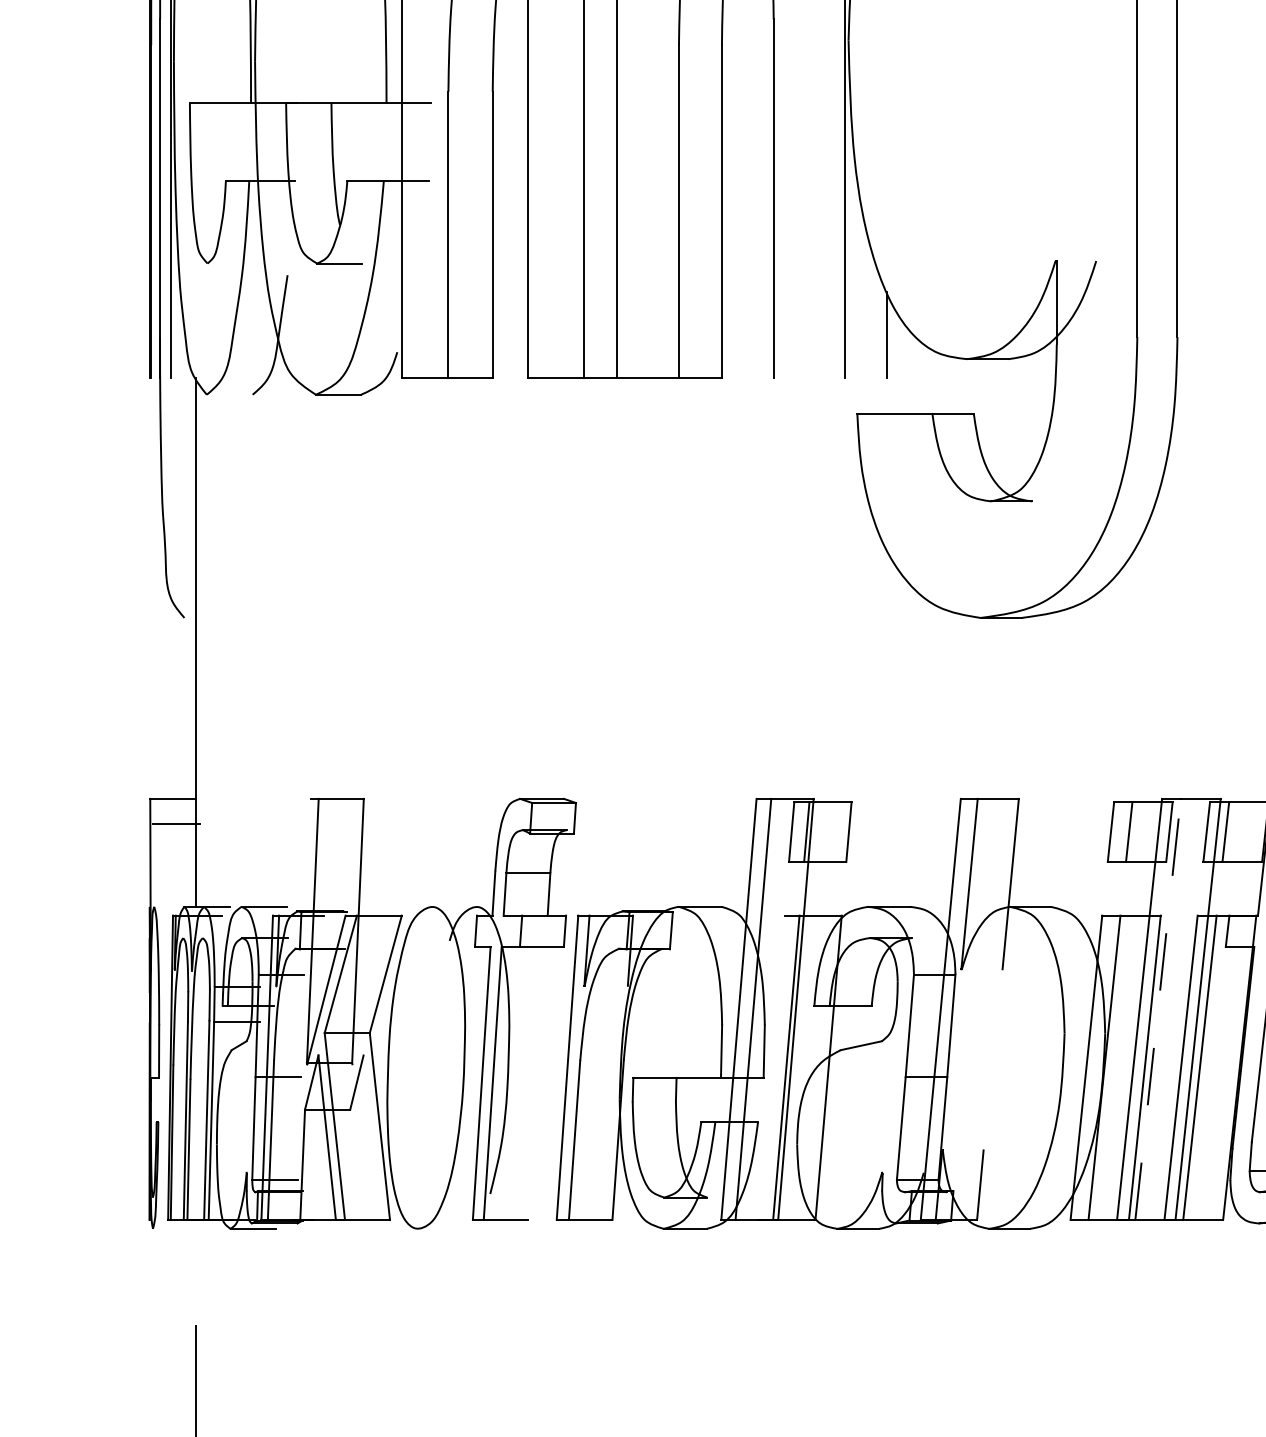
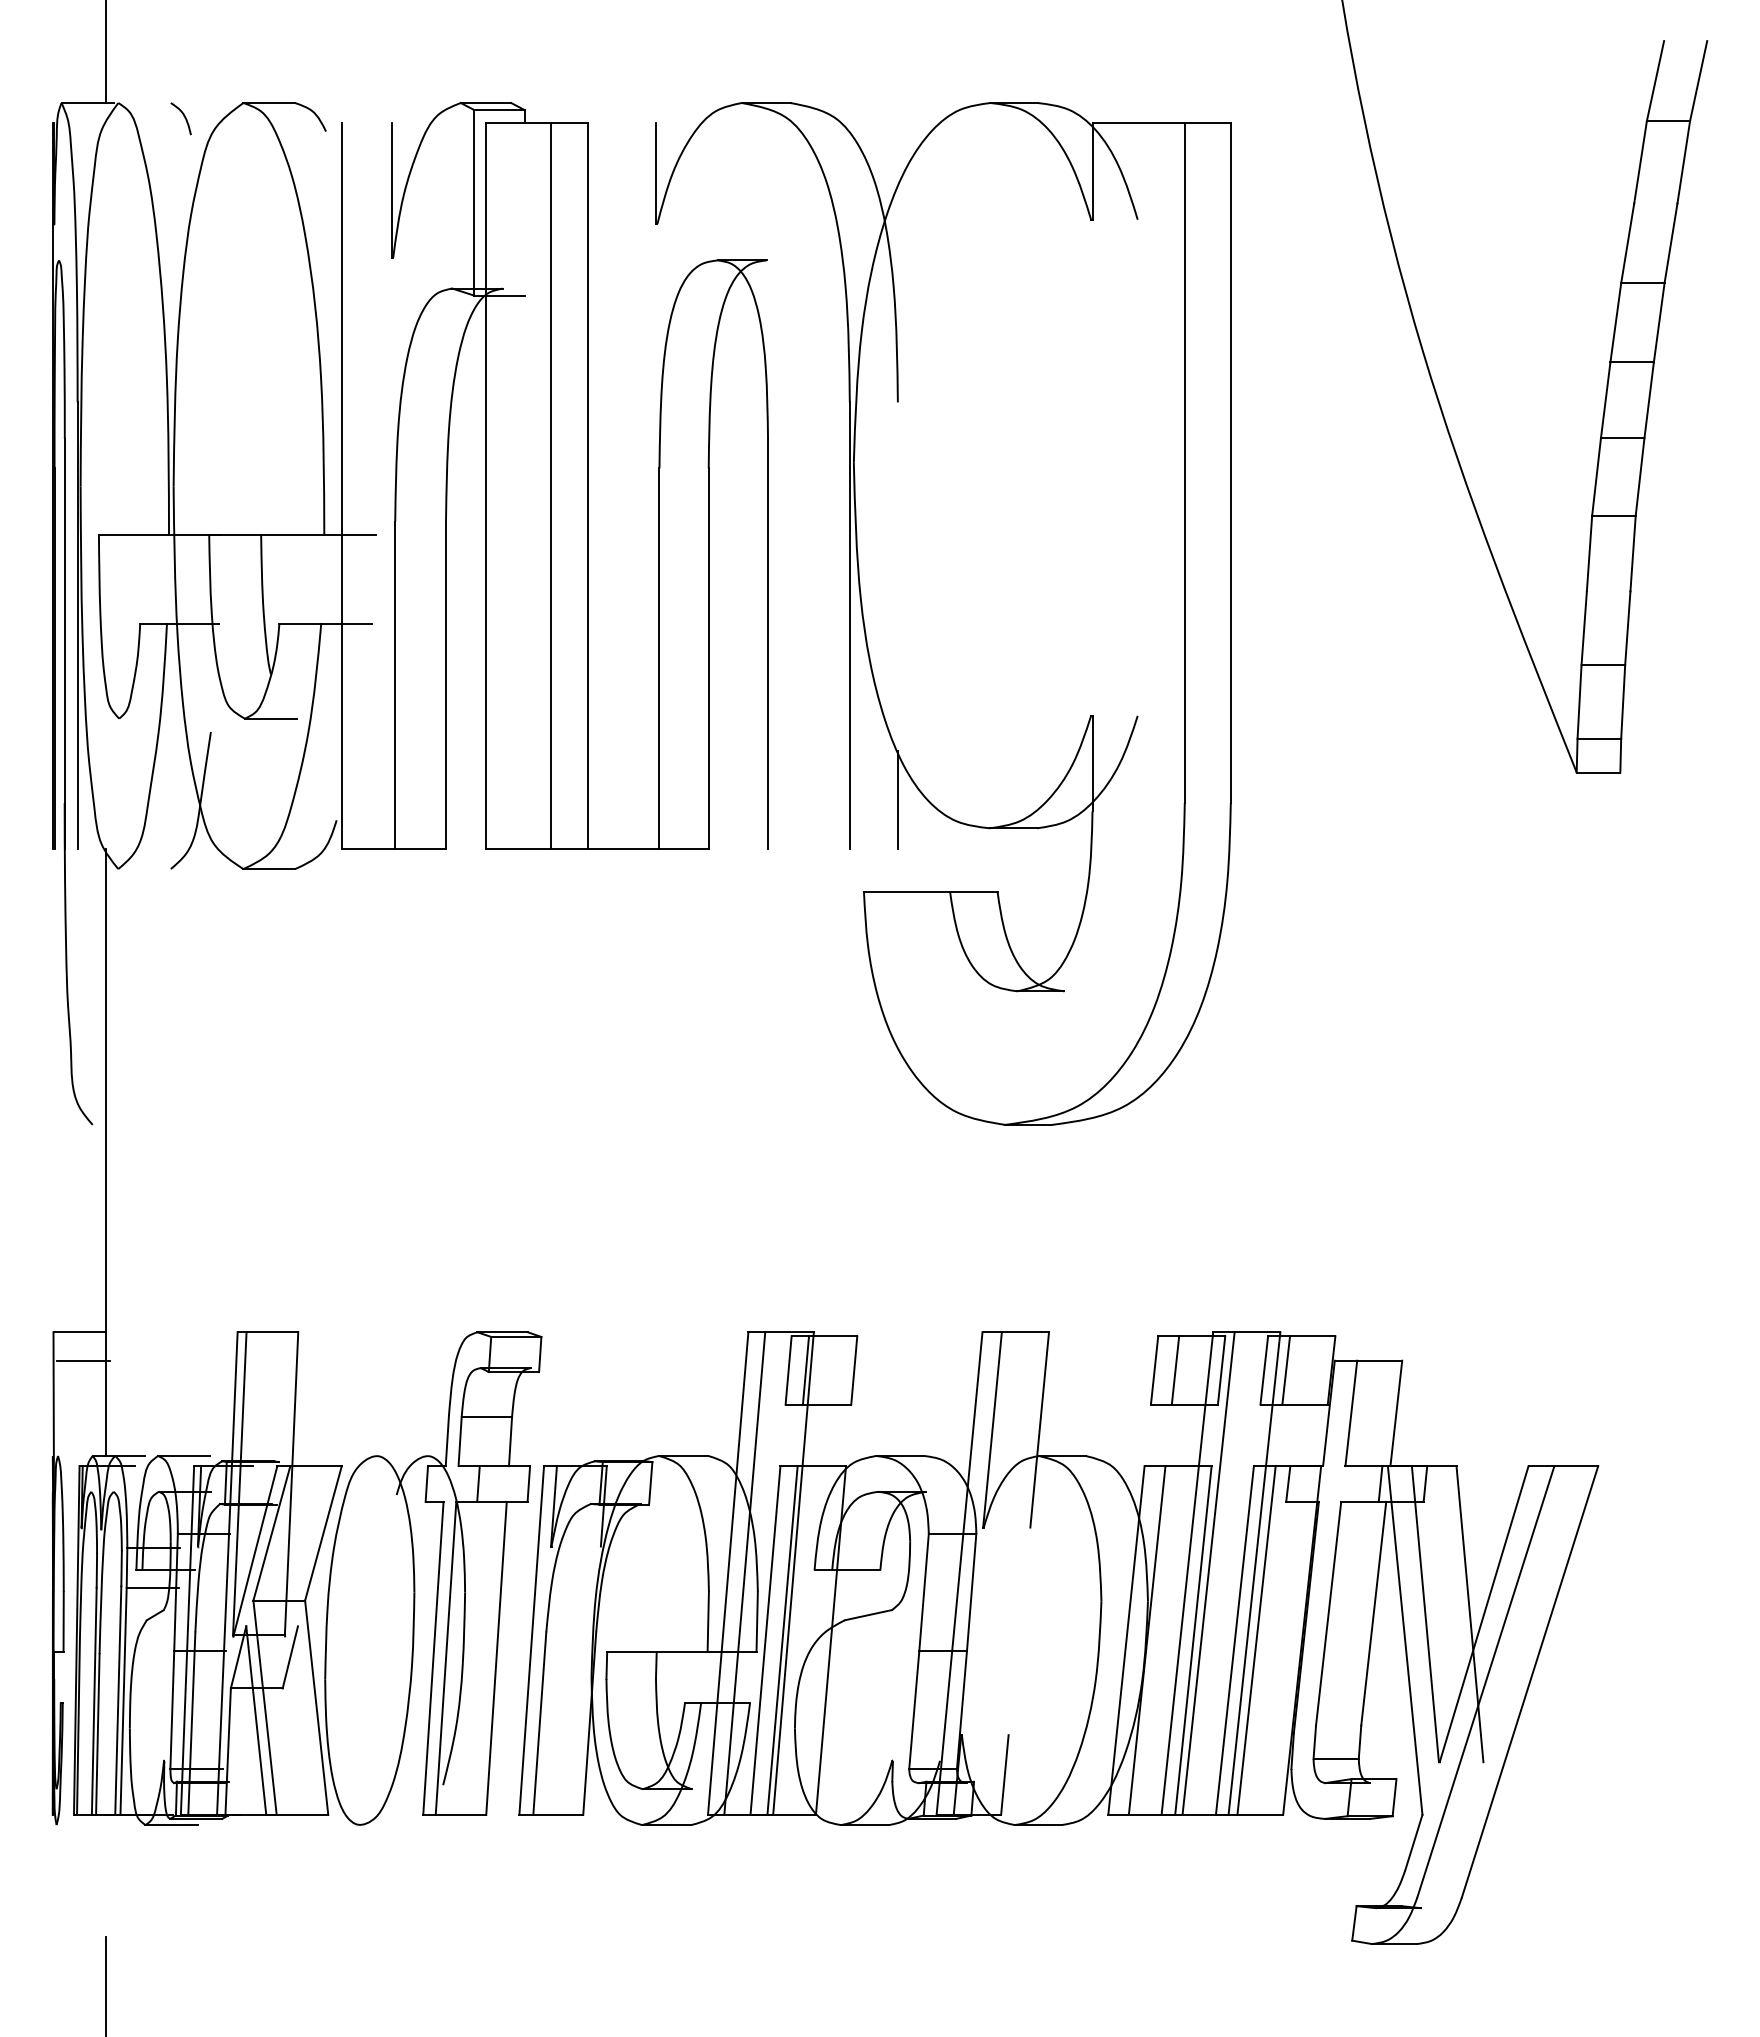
line: (302, 1009) -> (227, 1573), added
line: (1158, 1009) -> (1208, 1573), dashed -> solid
line: (771, 1067) -> (765, 1640), added
line: (536, 1082) -> (496, 1657), added

